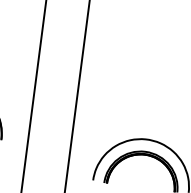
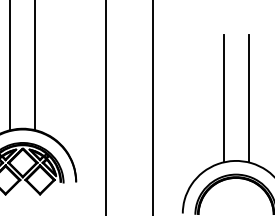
line: (143, 82) -> (223, 98), added
line: (165, 85) -> (248, 98), added

